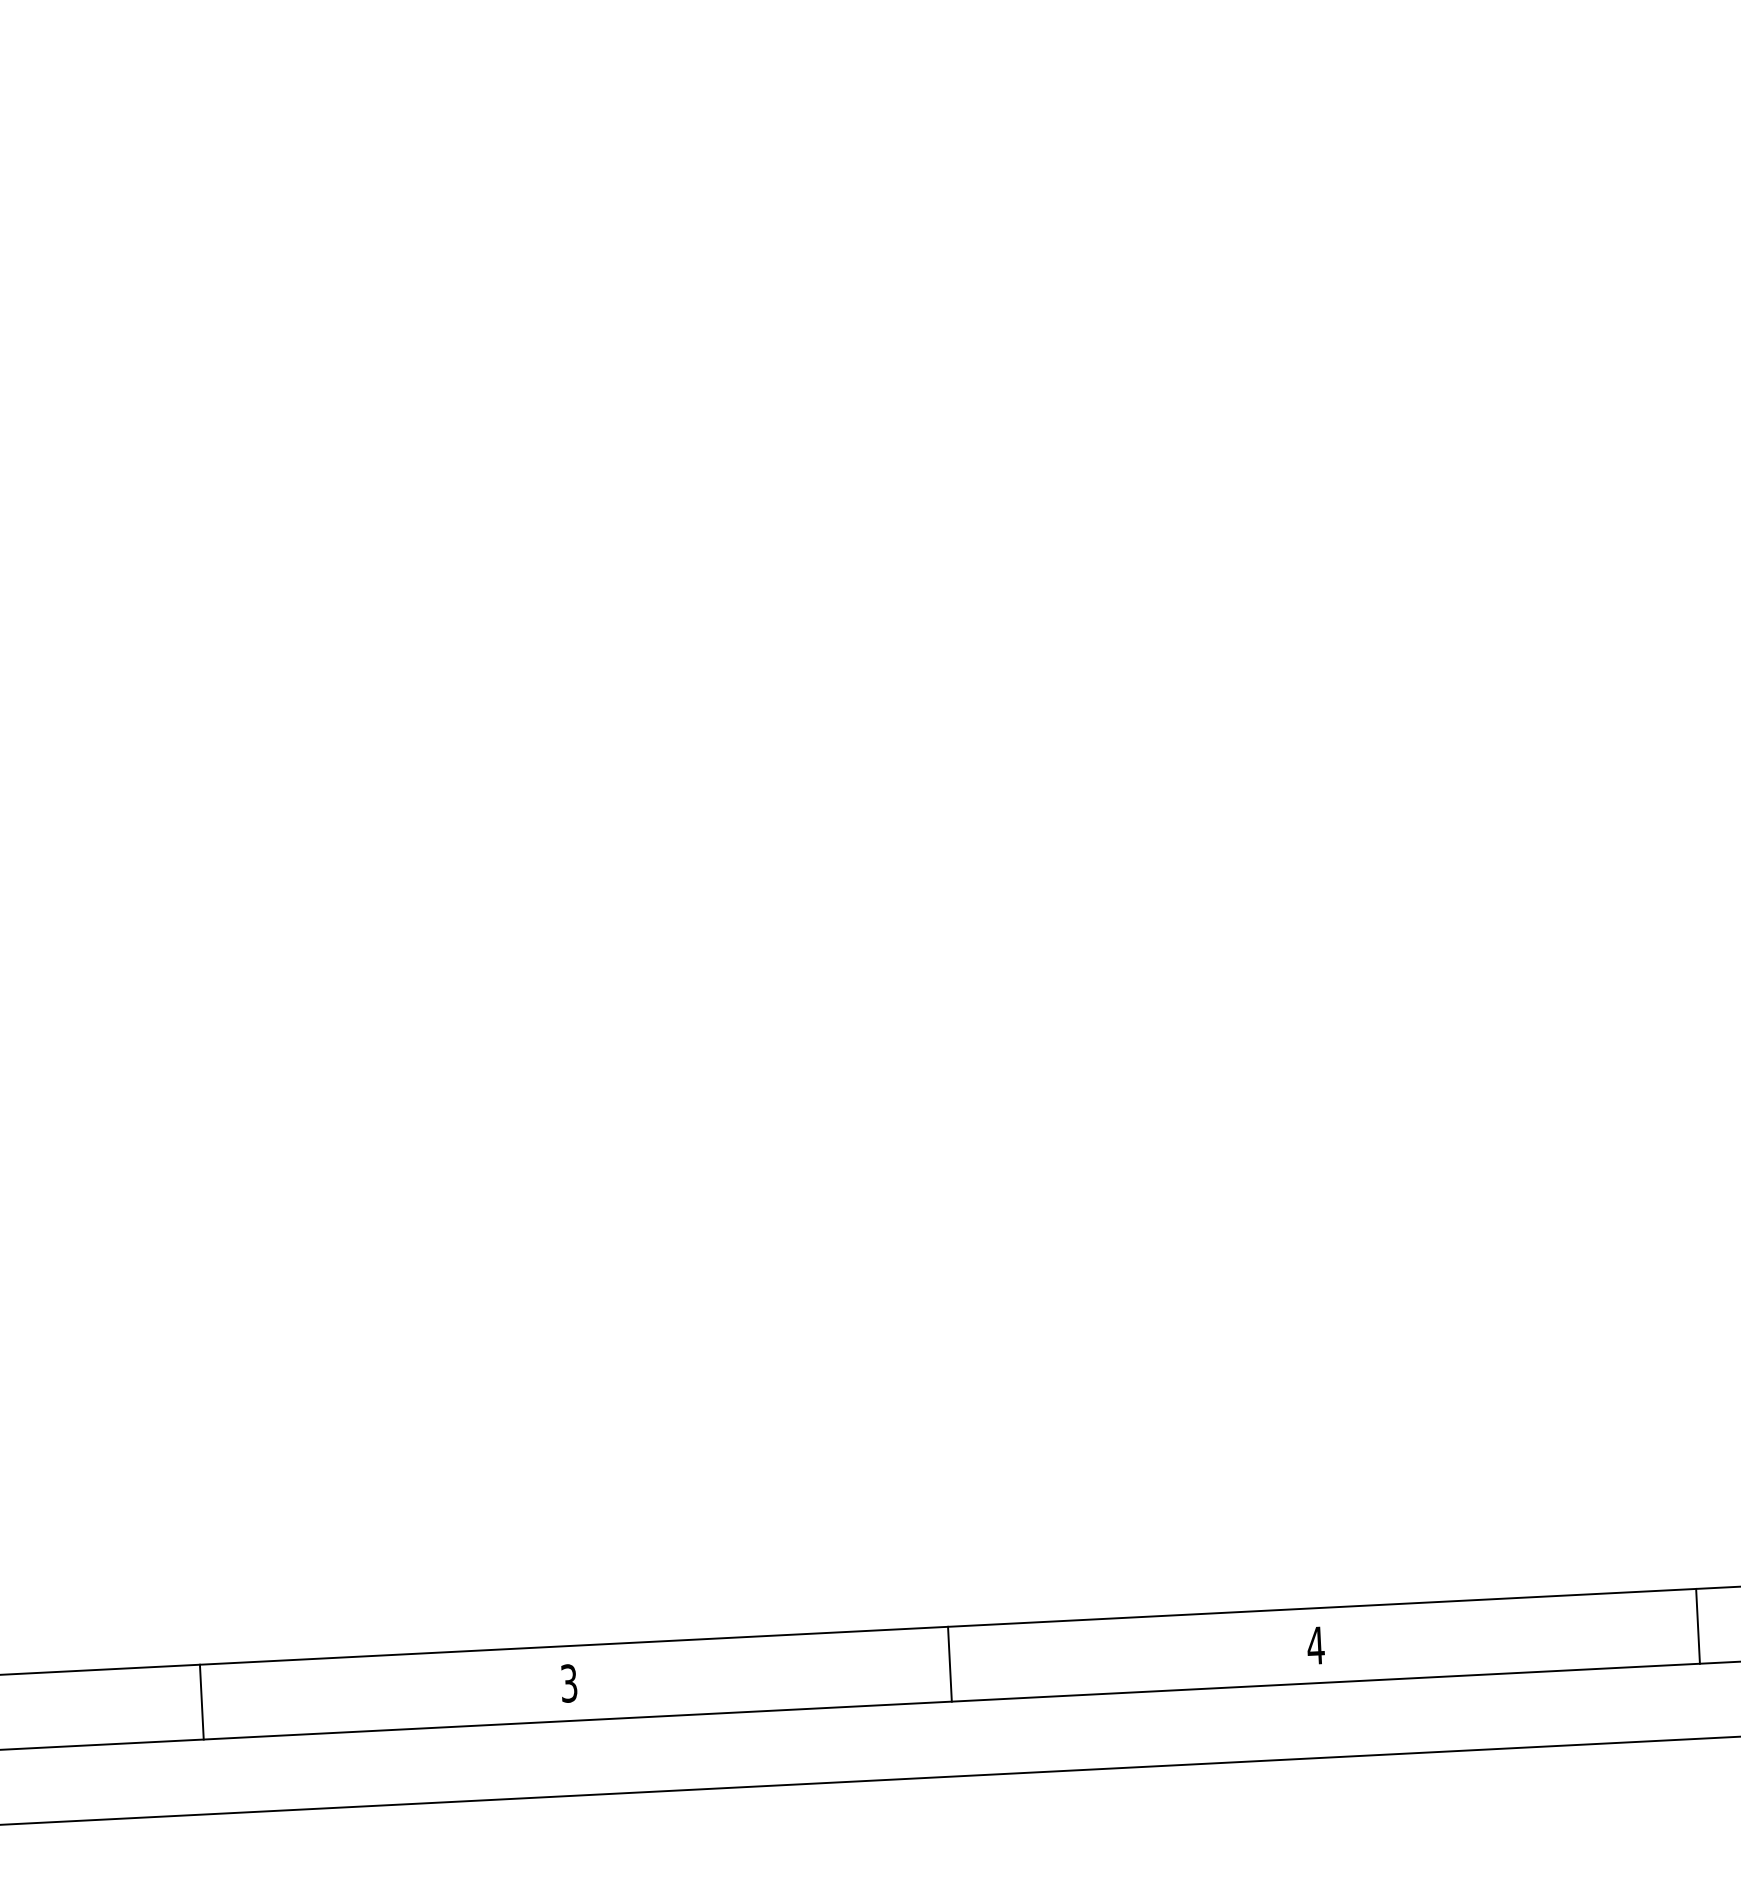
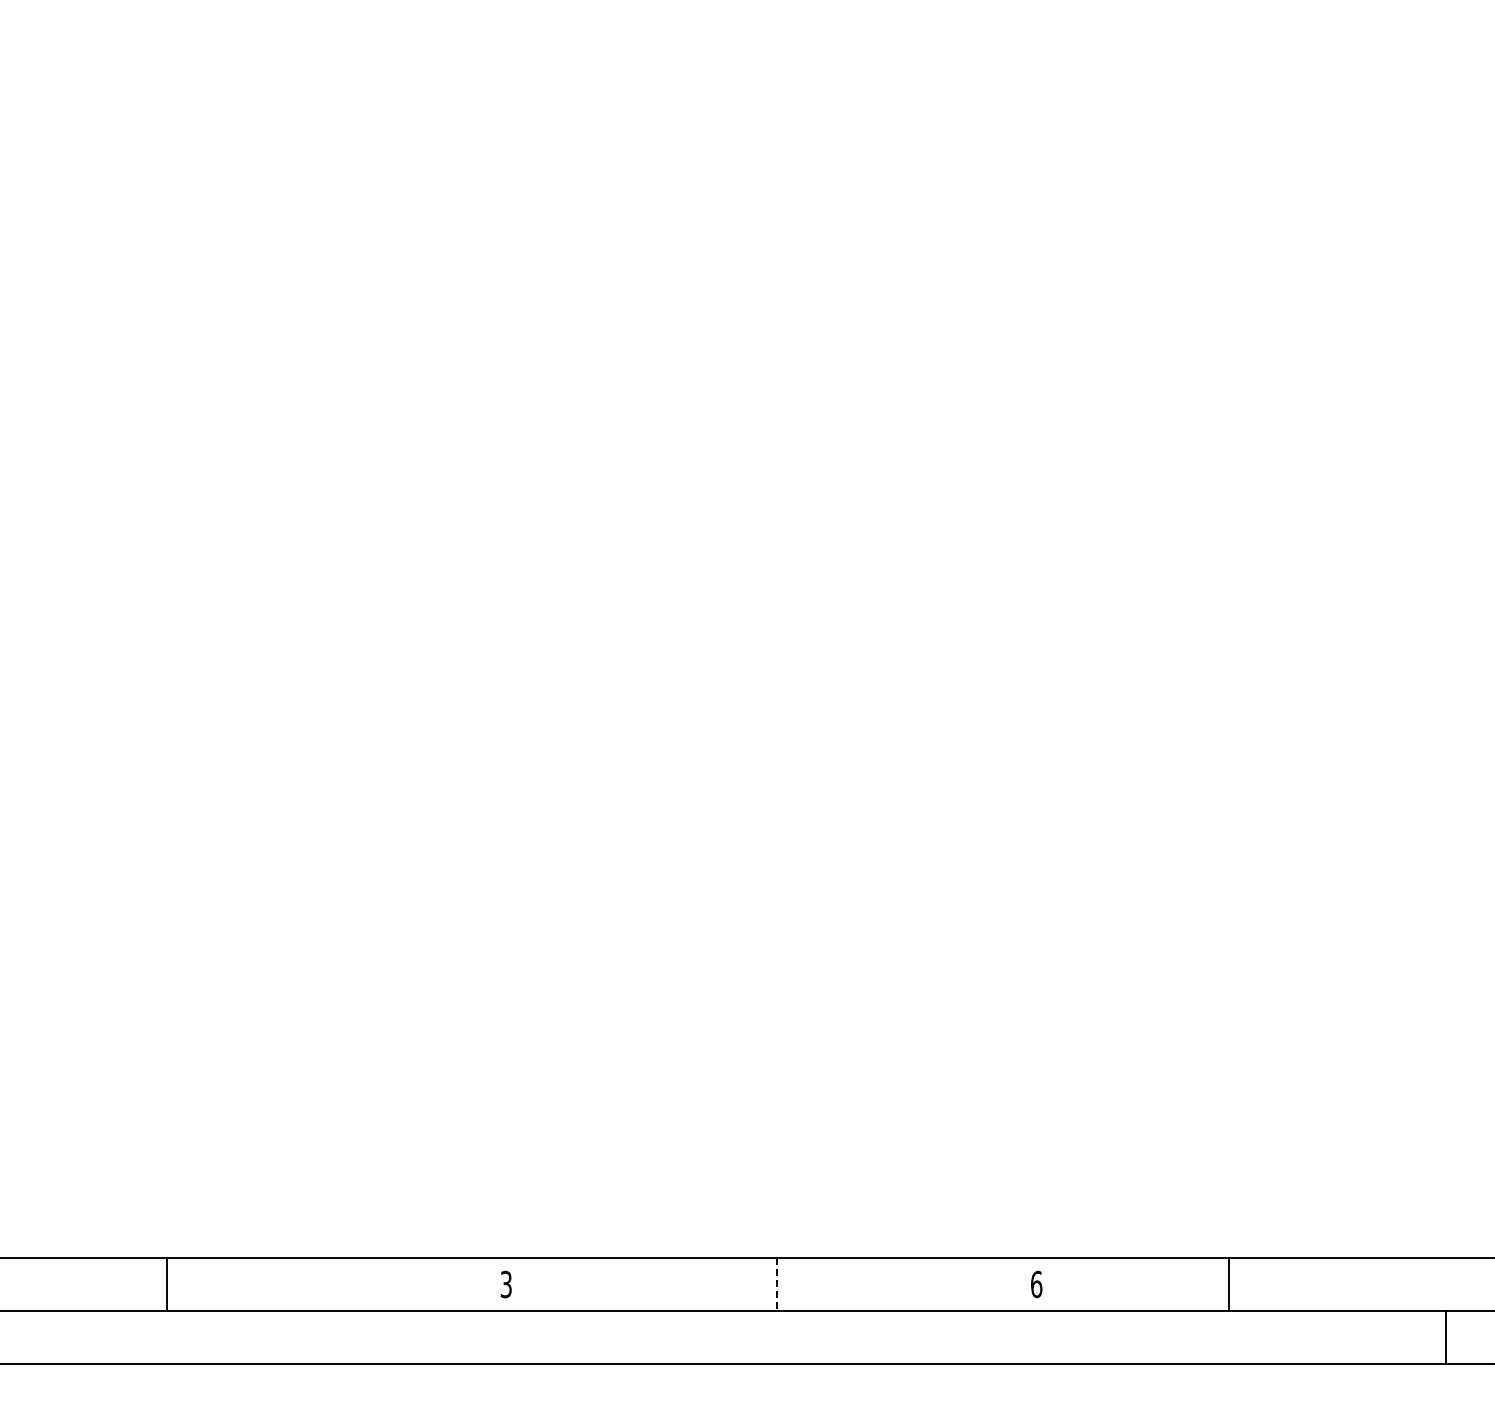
line: (1697, 1626) -> (1228, 1284), moved
text: (1315, 1645) -> (1036, 1284), 4 -> 6
line: (949, 1664) -> (776, 1284), solid -> dashed
line: (201, 1702) -> (167, 1284), moved

